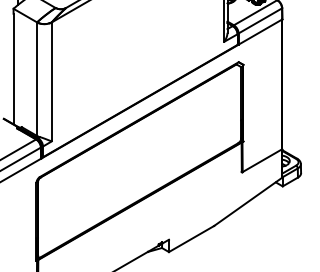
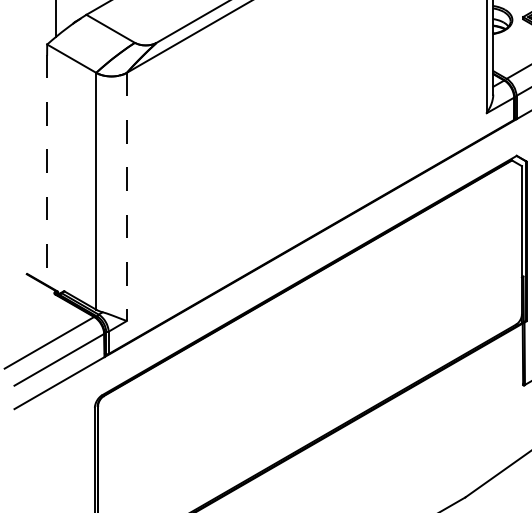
line: (13, 69) -> (47, 171), solid -> dashed
line: (51, 82) -> (126, 198), solid -> dashed

